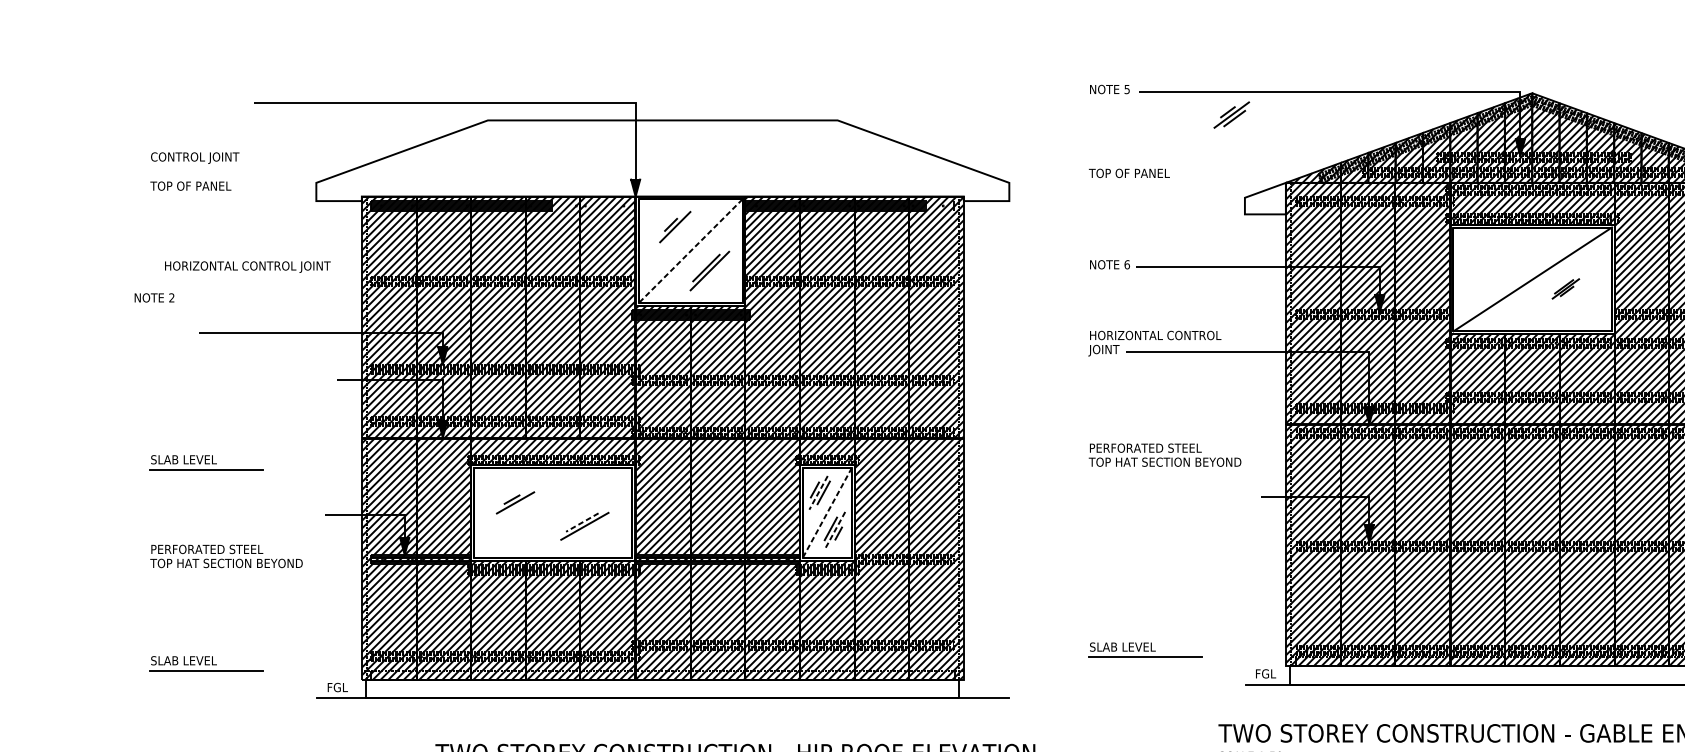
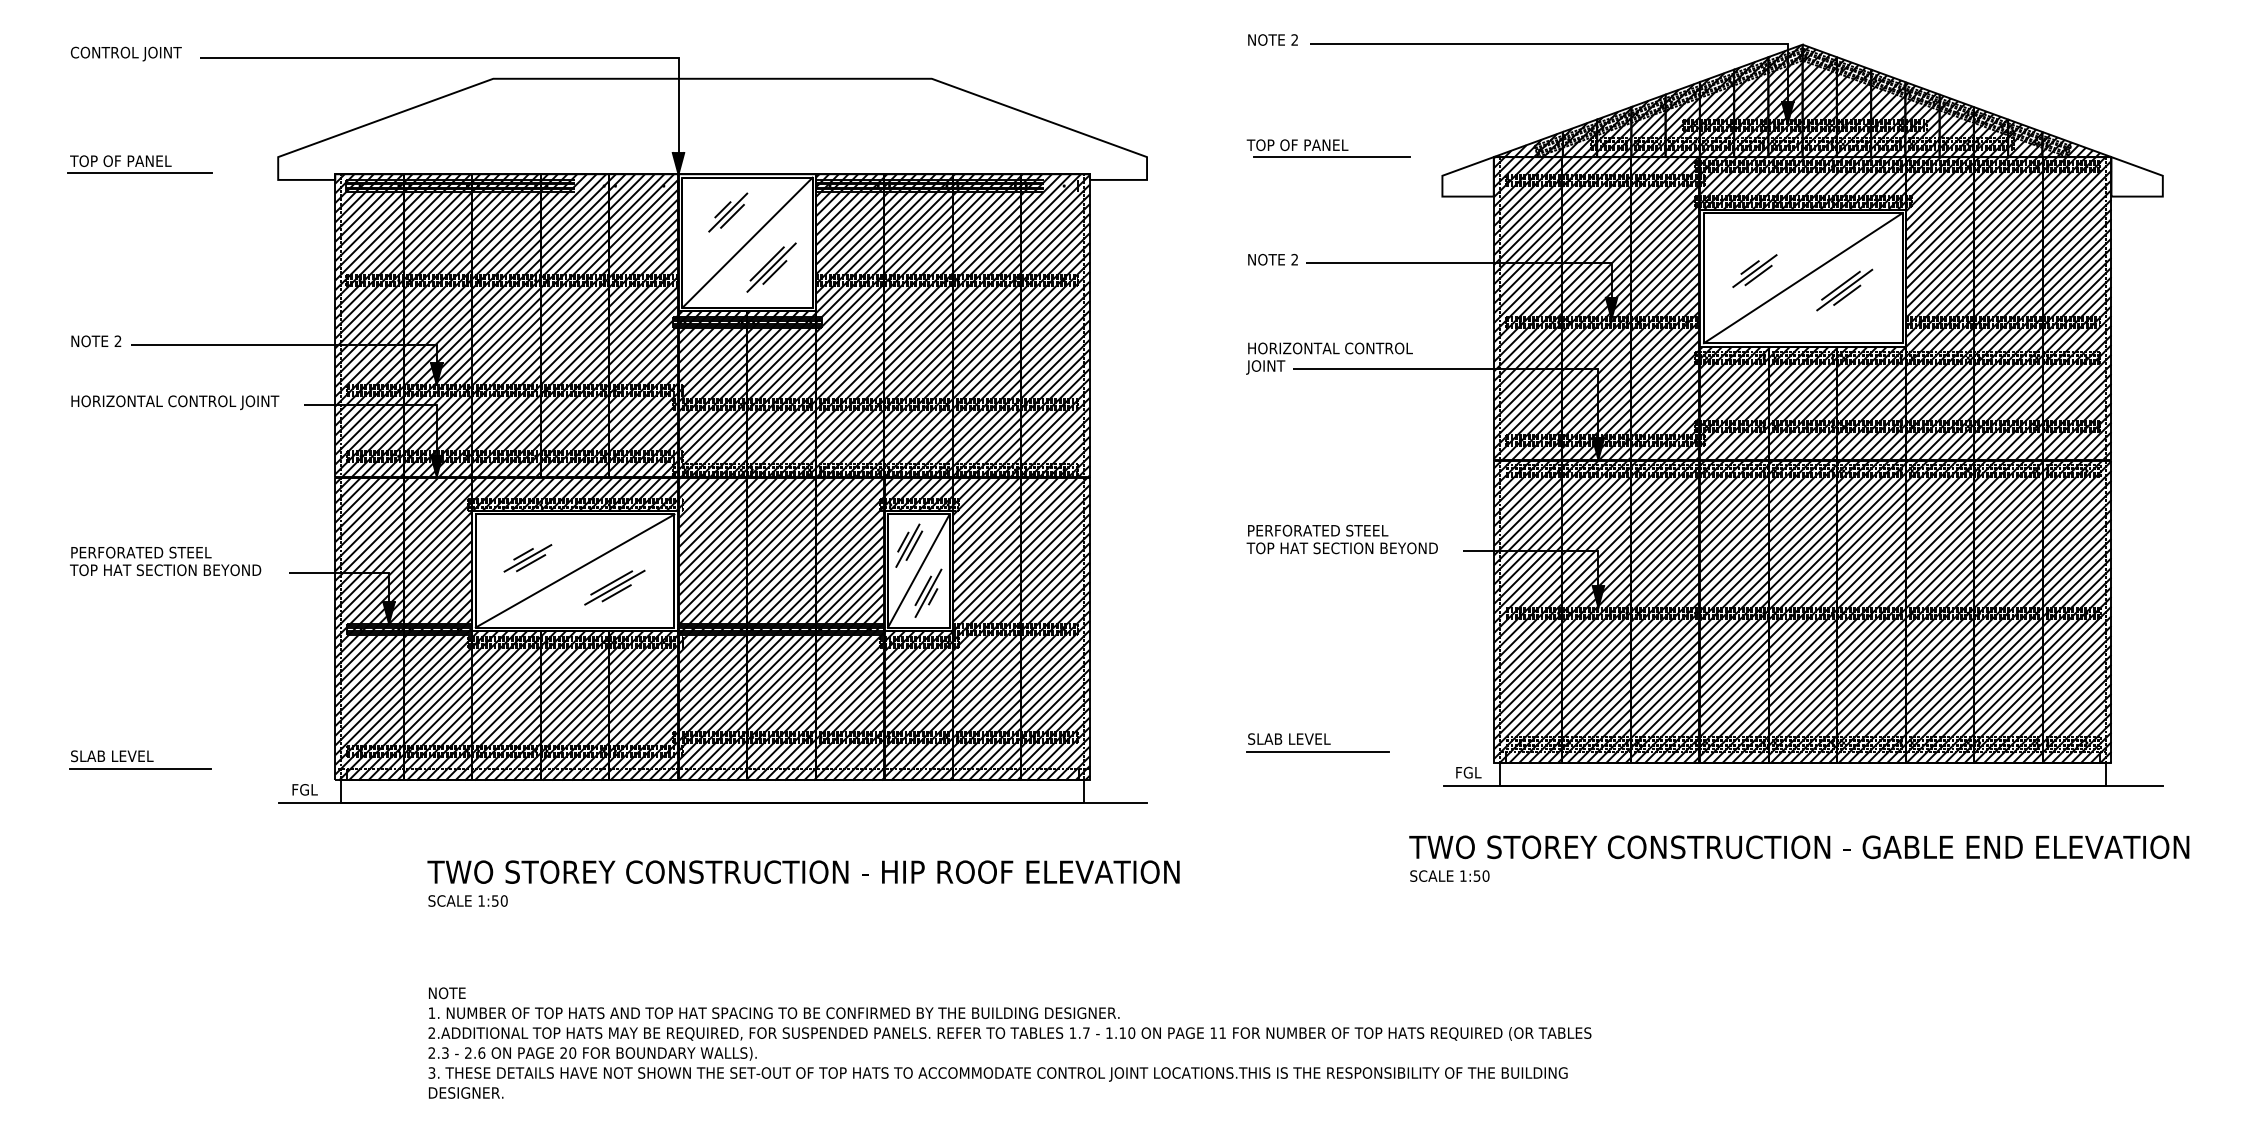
text: (1126, 89) -> (1294, 39), 5 -> 2
part: (1231, 114) -> (1754, 270), moved
text: (194, 157) -> (125, 53), moved
line: (1157, 183) -> (1332, 157), added
line: (205, 195) -> (139, 173), added
line: (678, 229) -> (732, 215), added
line: (690, 251) -> (747, 243), dashed -> solid
text: (1126, 264) -> (1294, 259), 6 -> 2
text: (247, 266) -> (175, 402), moved
line: (712, 274) -> (774, 272), added
part: (1565, 288) -> (1844, 289), size x1.67
text: (154, 298) -> (96, 341), moved
text: (1164, 455) -> (1341, 539), moved
part: (206, 462) -> (140, 507), removed
line: (818, 493) -> (907, 546), dashed -> solid
line: (518, 507) -> (531, 563), added
line: (552, 512) -> (574, 570), added
line: (827, 513) -> (918, 571), dashed -> solid
line: (582, 522) -> (611, 583), dashed -> solid
line: (586, 530) -> (616, 593), added
line: (835, 530) -> (928, 593), dashed -> solid
text: (226, 556) -> (165, 561), moved

